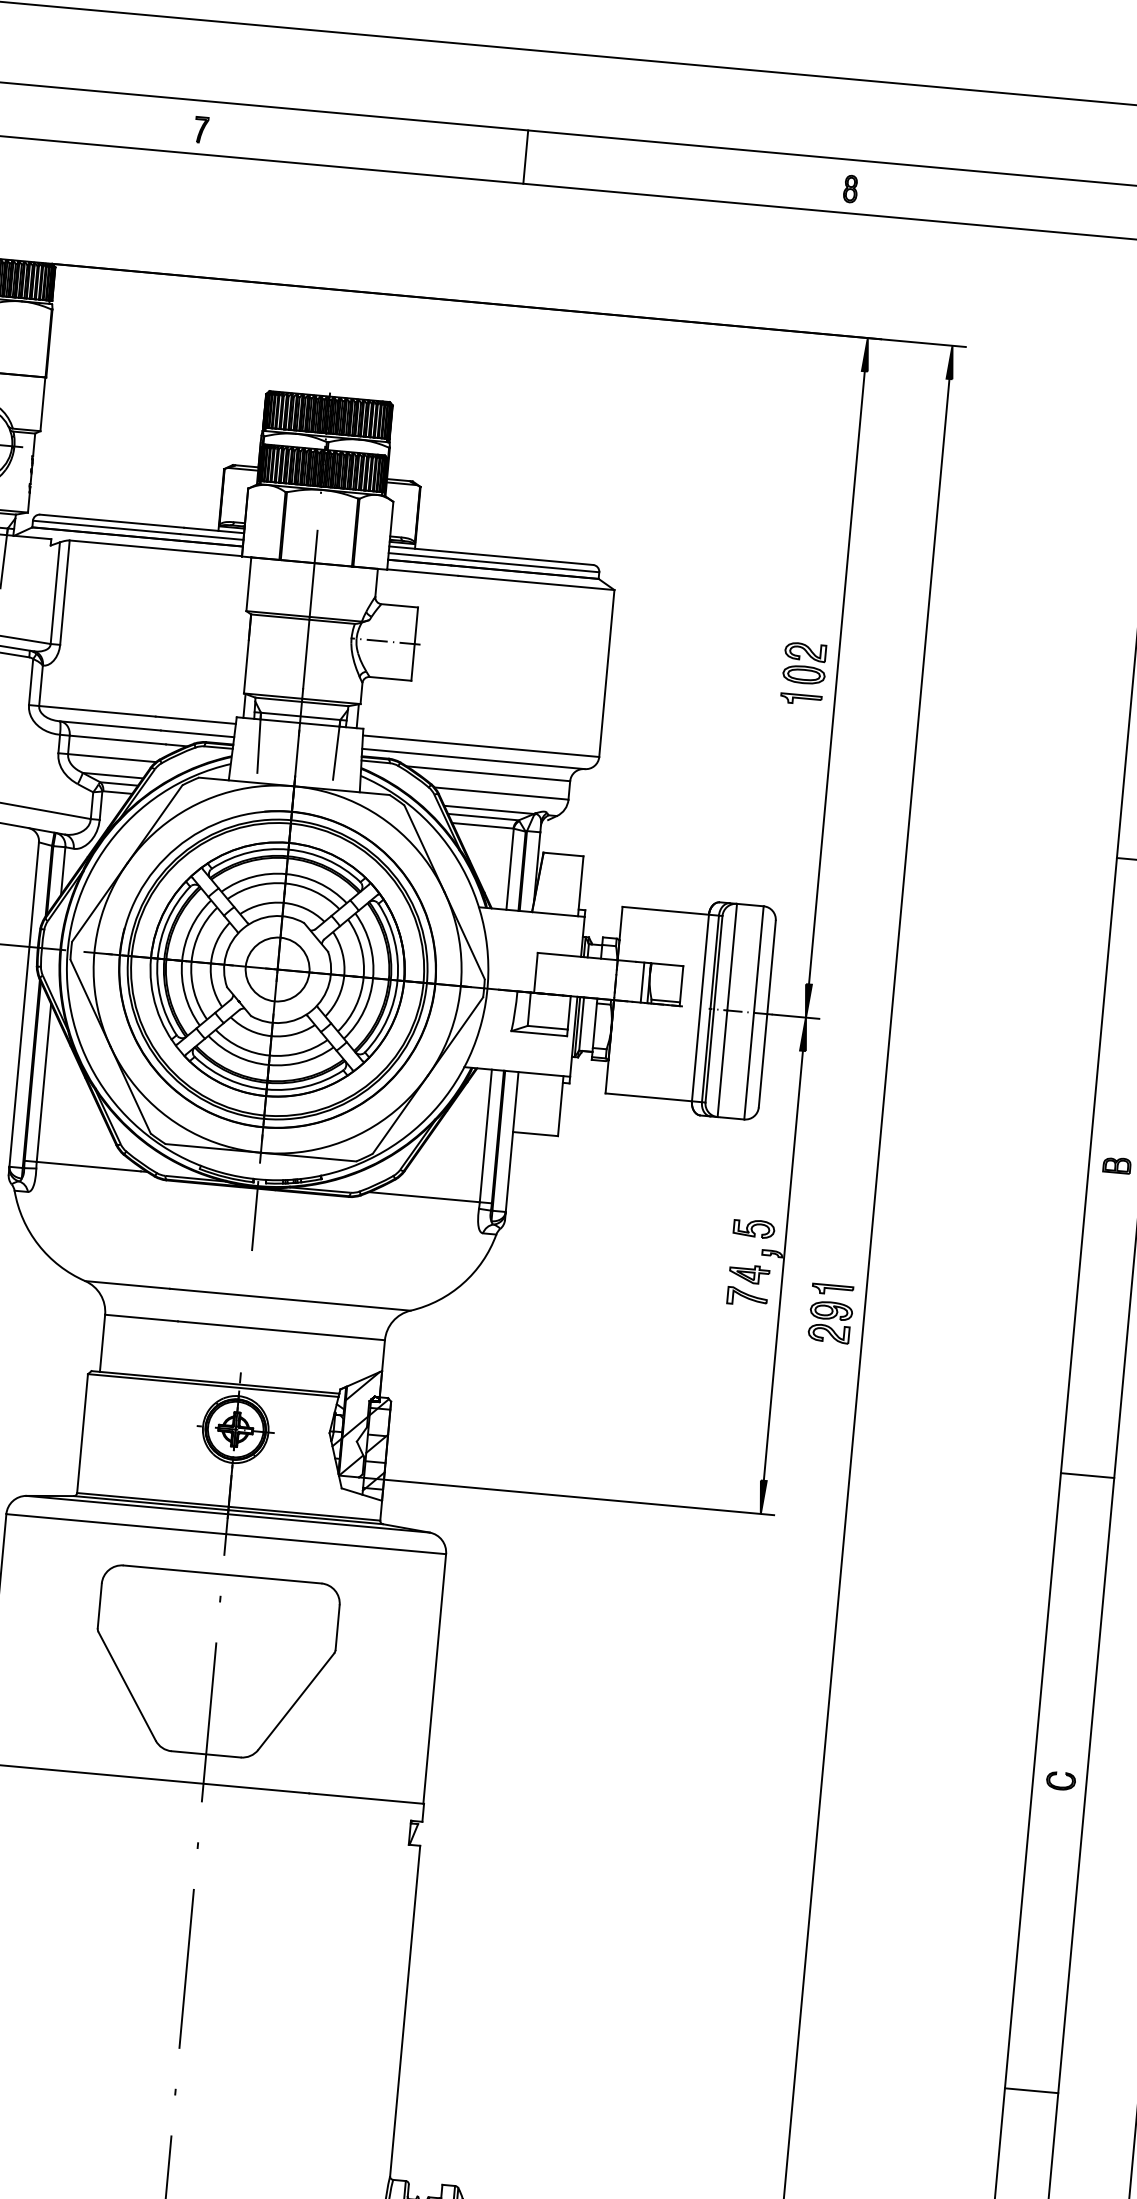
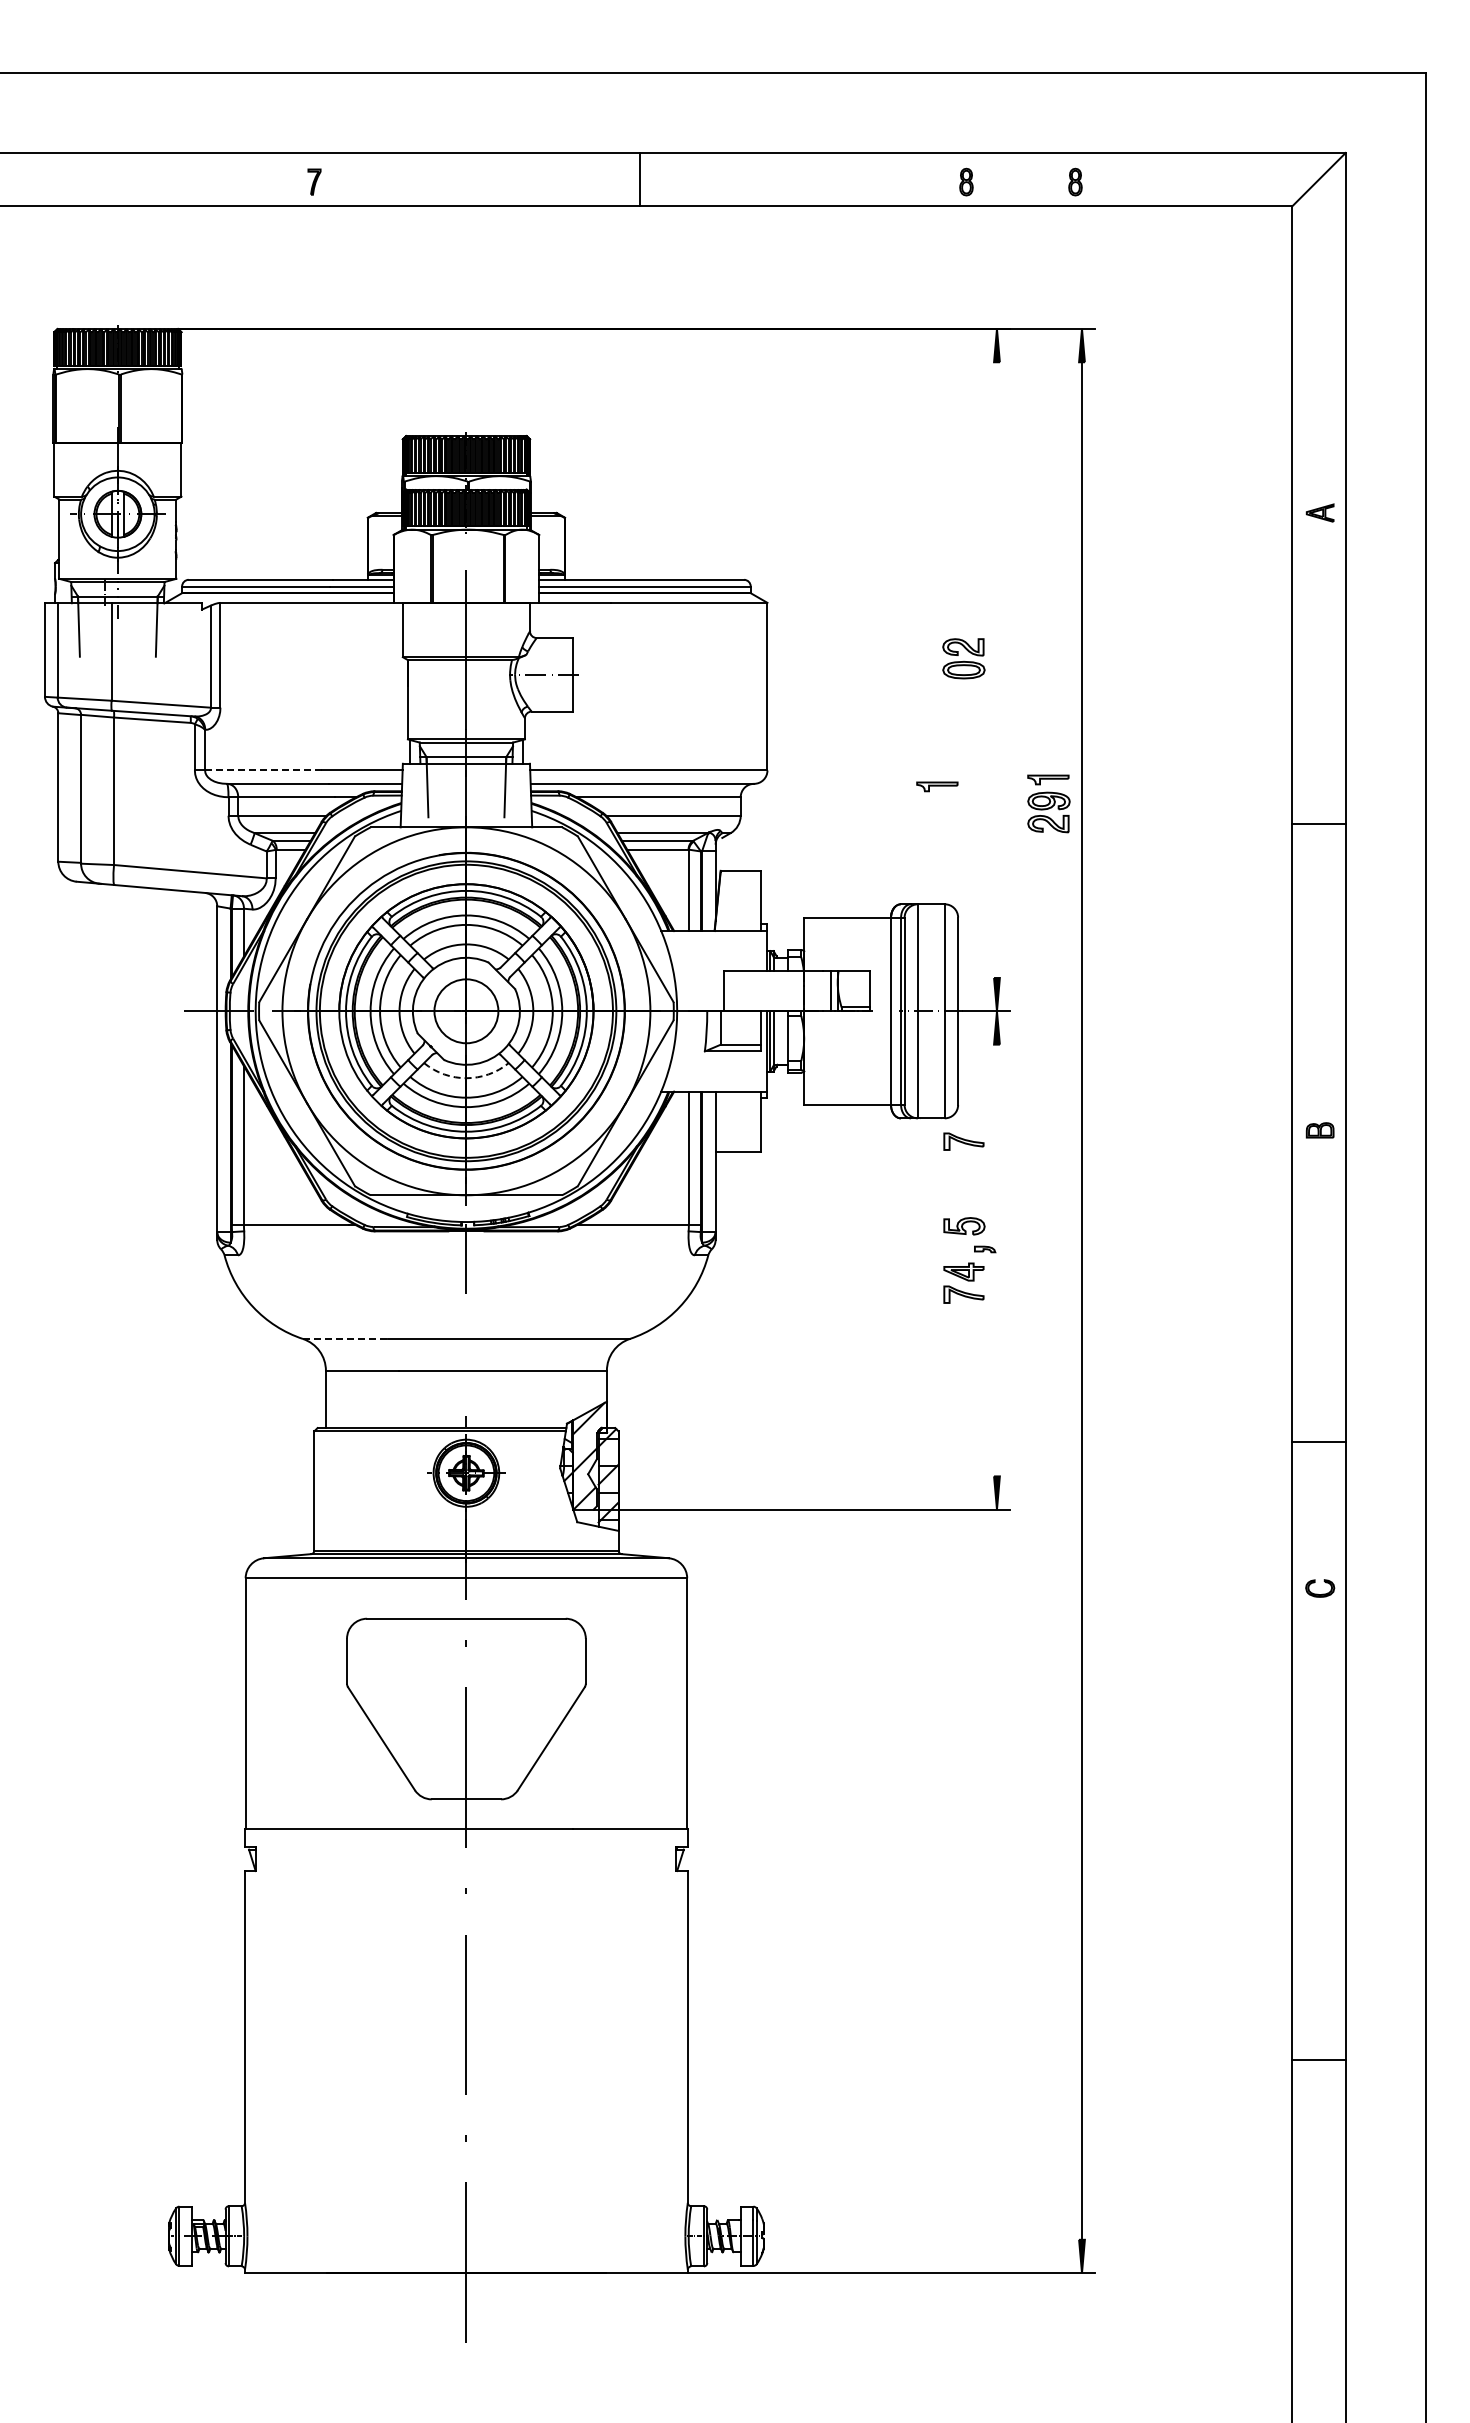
part: (959, 198) -> (1075, 181), added
line: (836, 678) -> (996, 670), removed
part: (801, 699) -> (937, 786), moved
line: (97, 711) -> (263, 770), solid -> dashed
arc: (271, 1036) -> (466, 1078), solid -> dashed
part: (760, 1144) -> (963, 1141), added
line: (782, 1265) -> (996, 1260), removed
line: (127, 1285) -> (345, 1339), solid -> dashed
part: (830, 1313) -> (1048, 803), moved
part: (1061, 1781) -> (1320, 1588), moved

